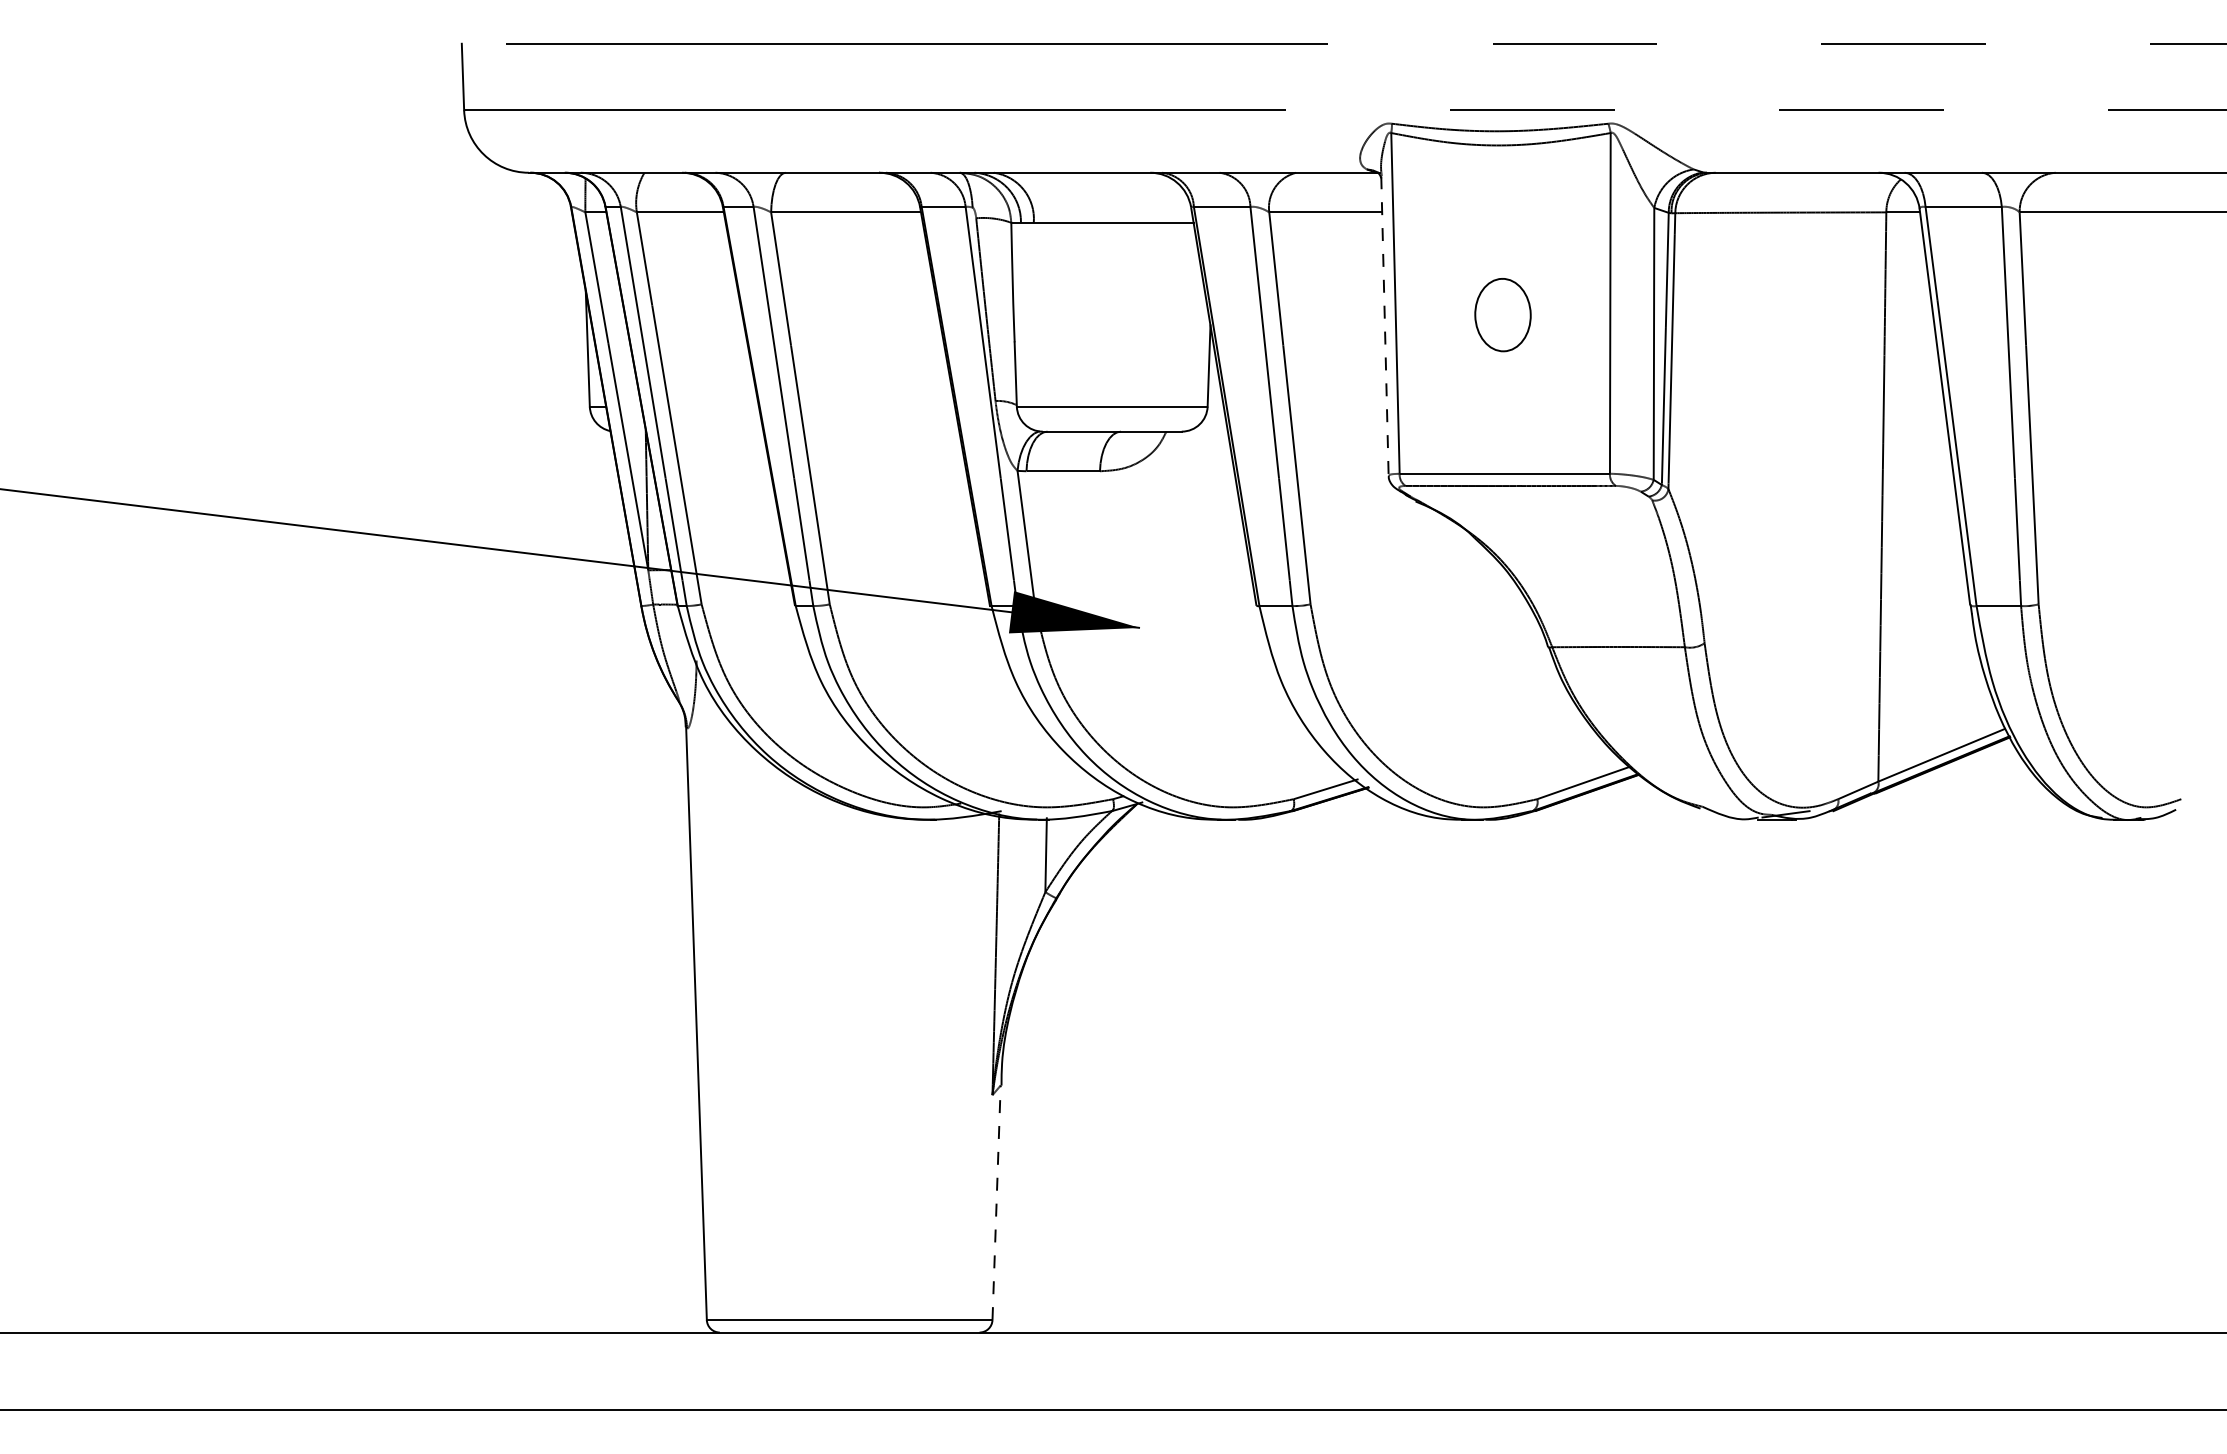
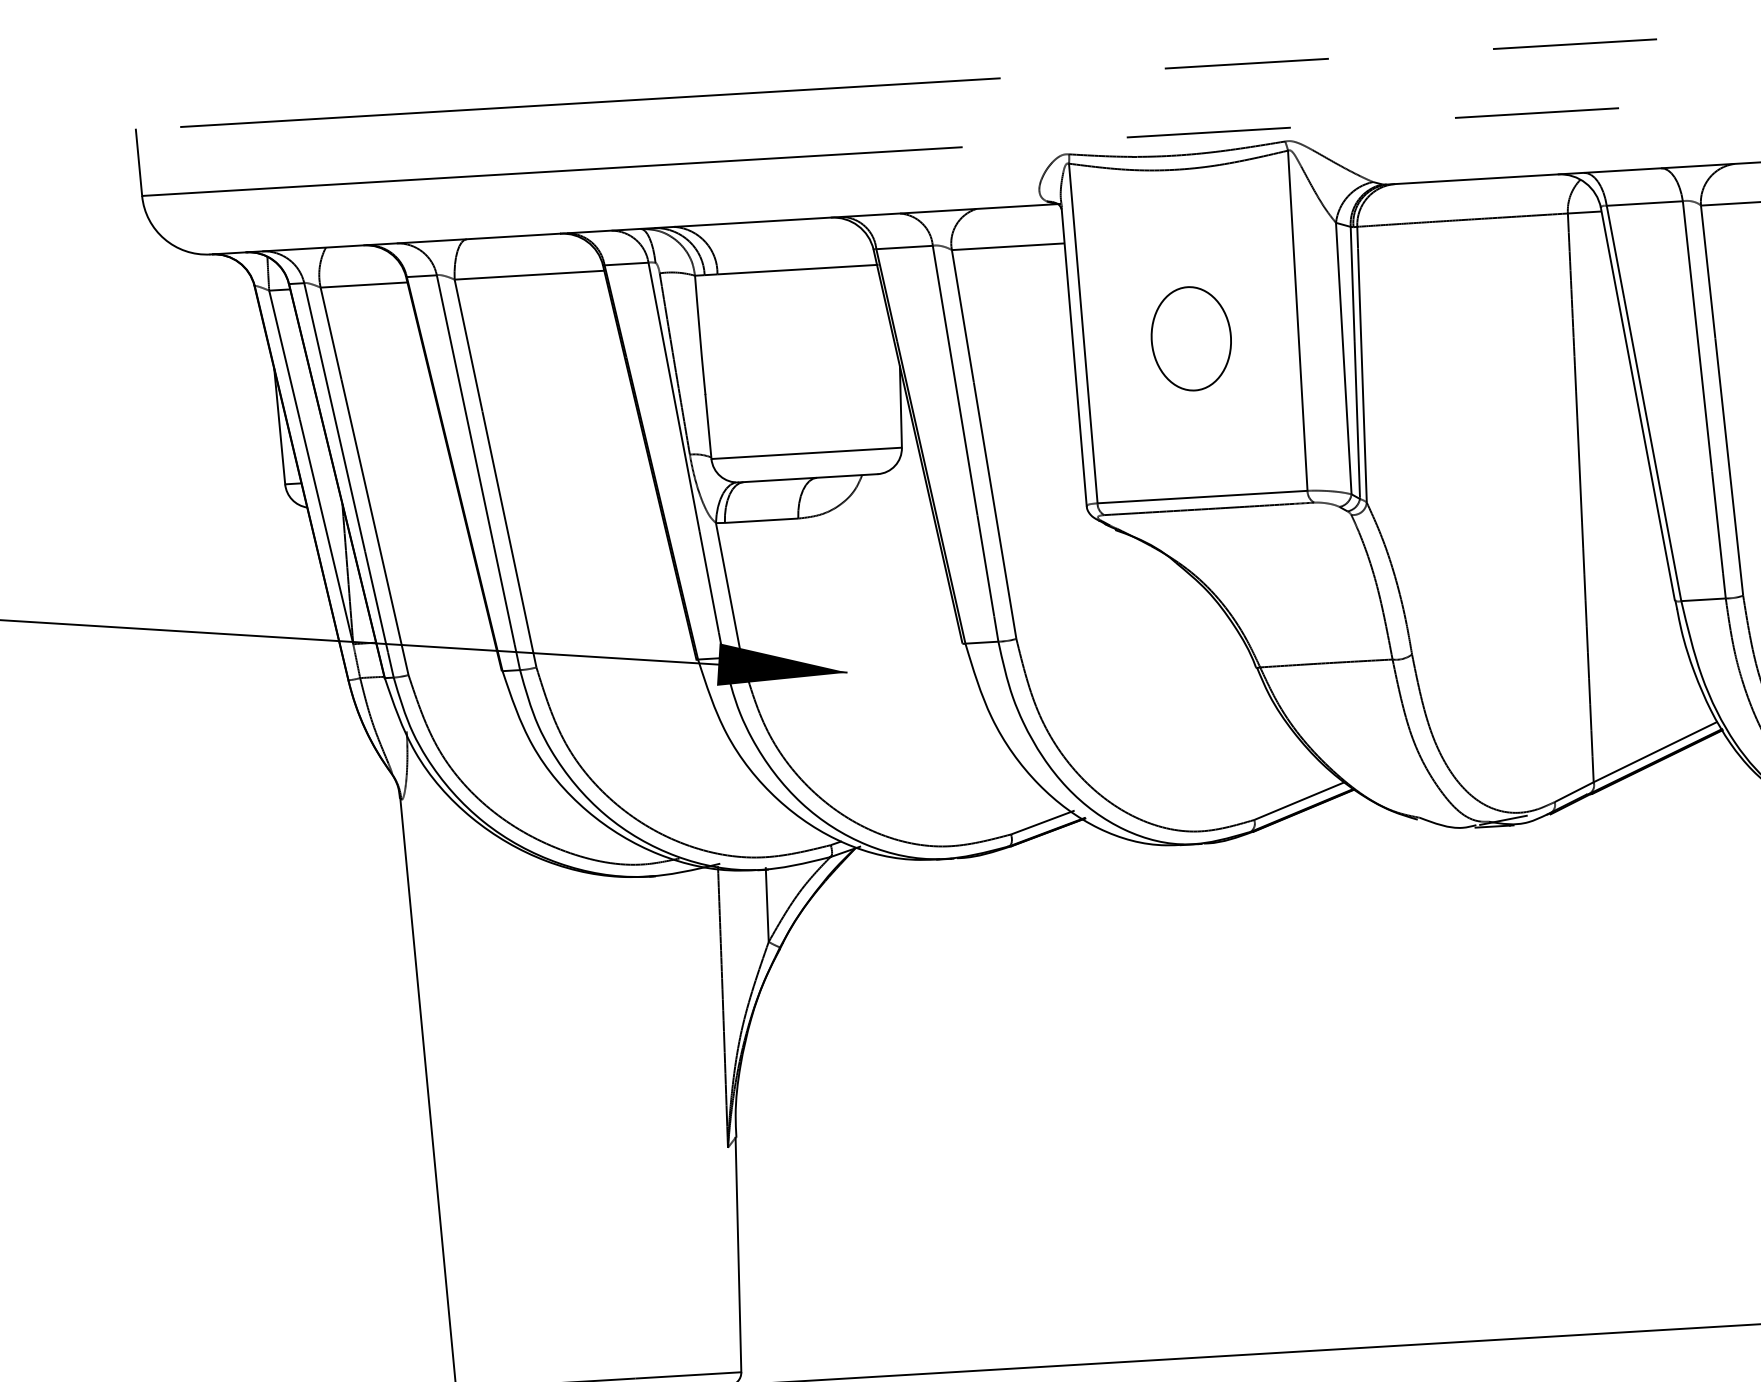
part: (1502, 314) -> (1190, 338), size x1.43
line: (1384, 326) -> (1073, 357), dashed -> solid
line: (996, 1202) -> (738, 1254), dashed -> solid

